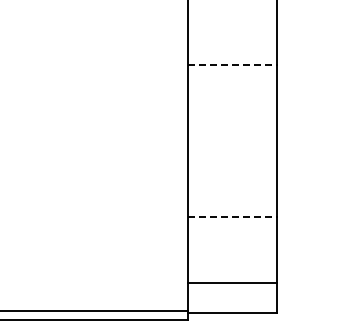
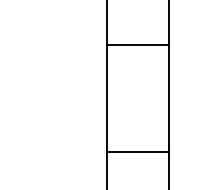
line: (233, 64) -> (138, 44), dashed -> solid
line: (233, 217) -> (138, 152), dashed -> solid

